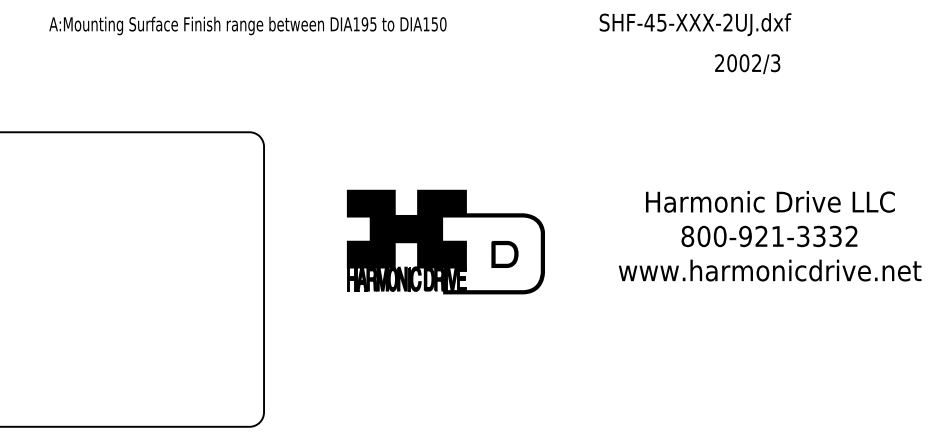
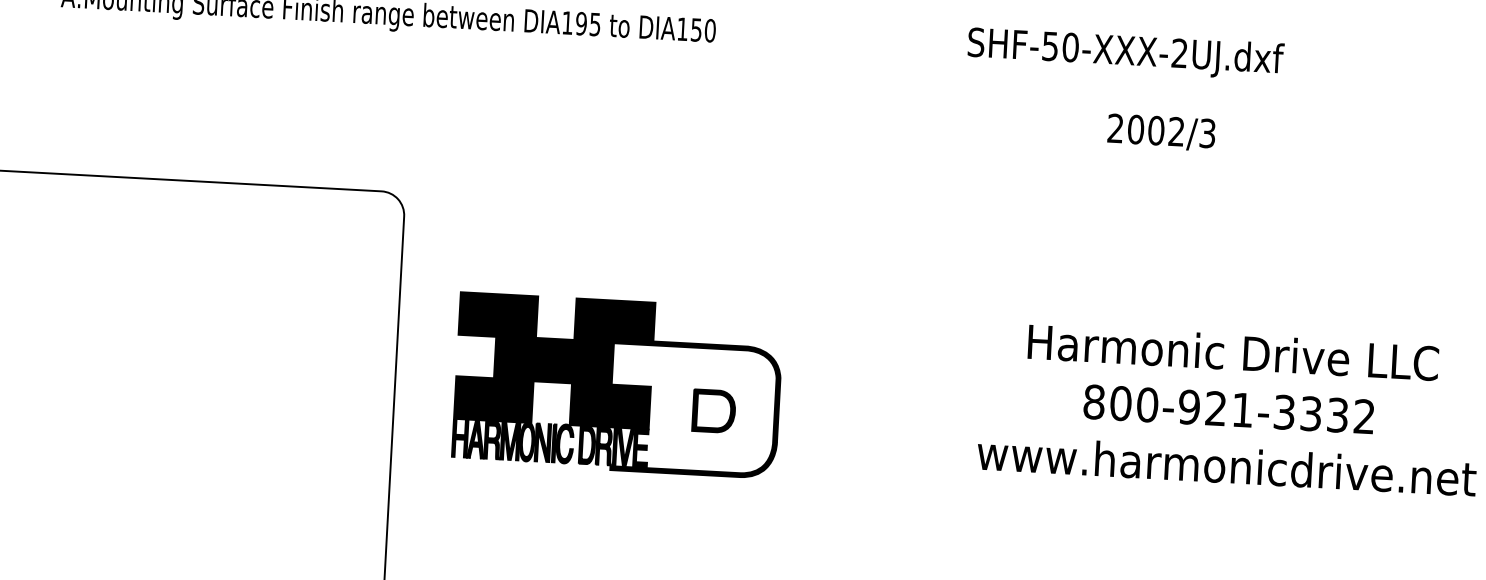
text: (655, 22) -> (1060, 46), SHF-45-XXX-2UJ.dxf -> SHF-50-XXX-2UJ.dxf
text: (747, 64) -> (1161, 133), moved
part: (445, 241) -> (617, 384), moved

